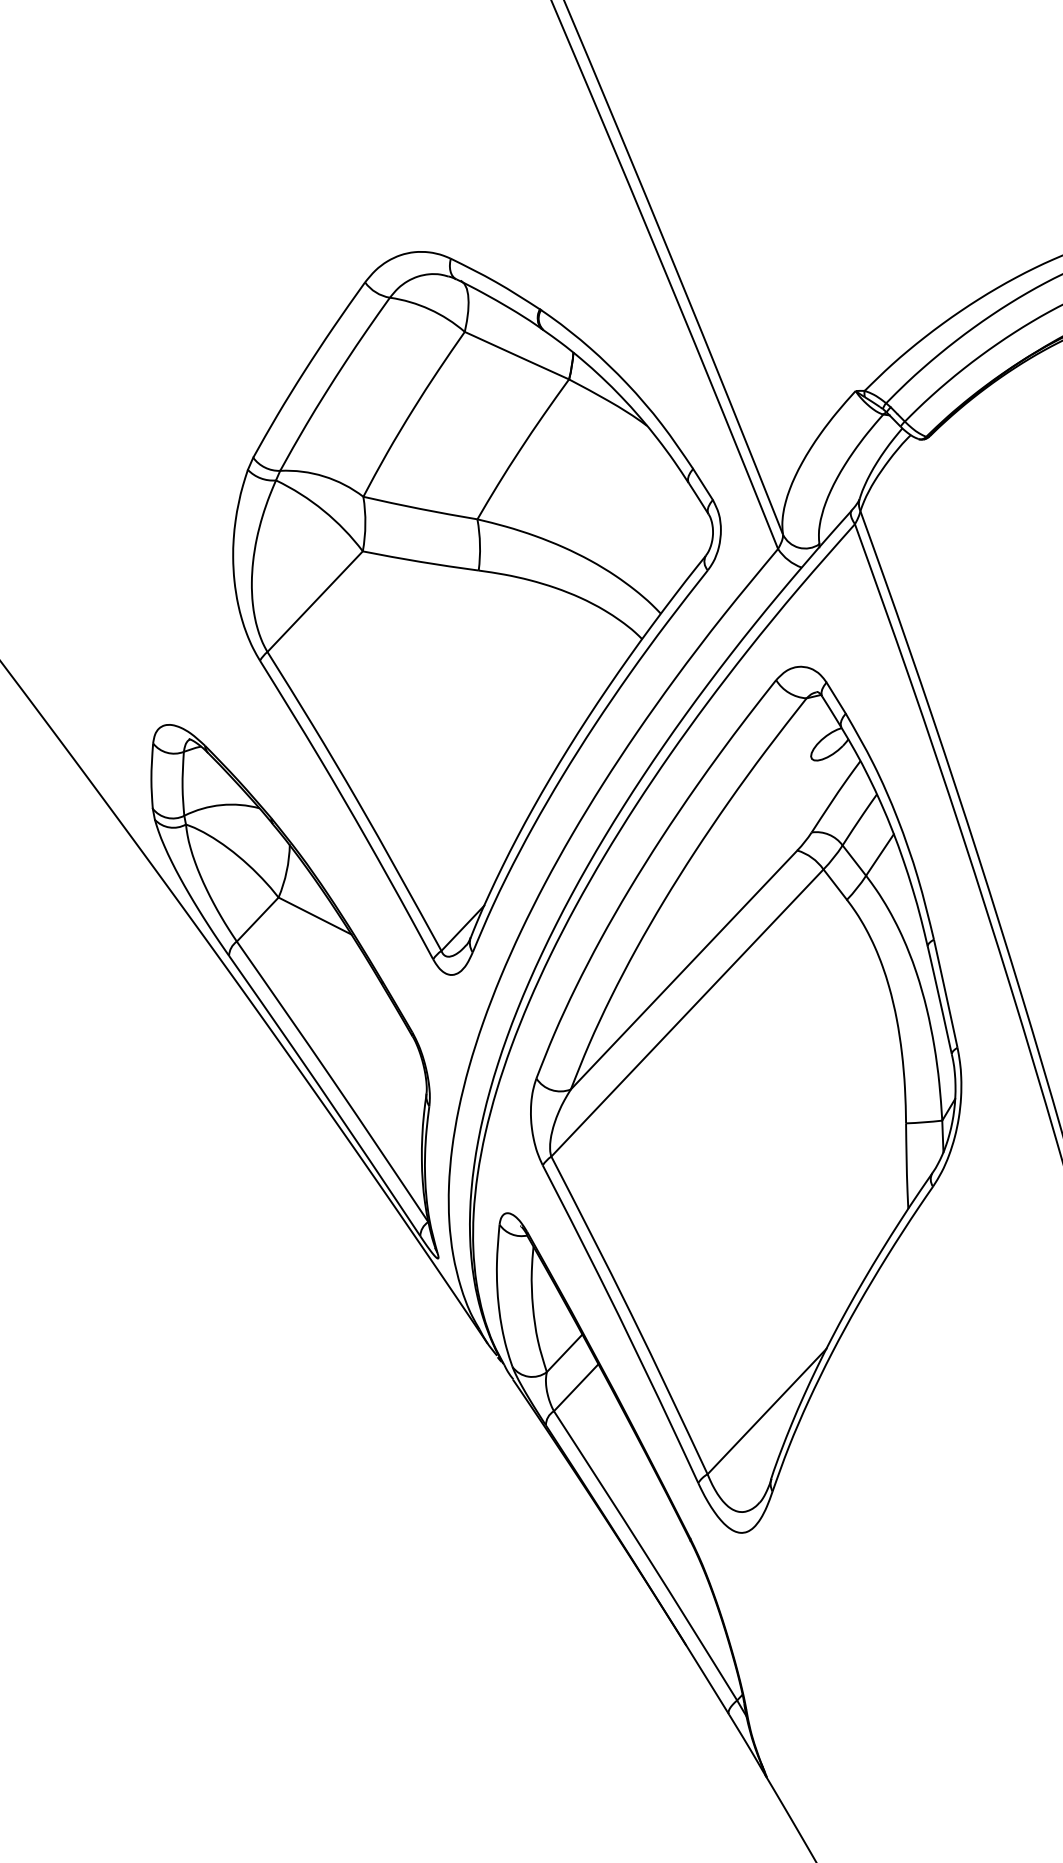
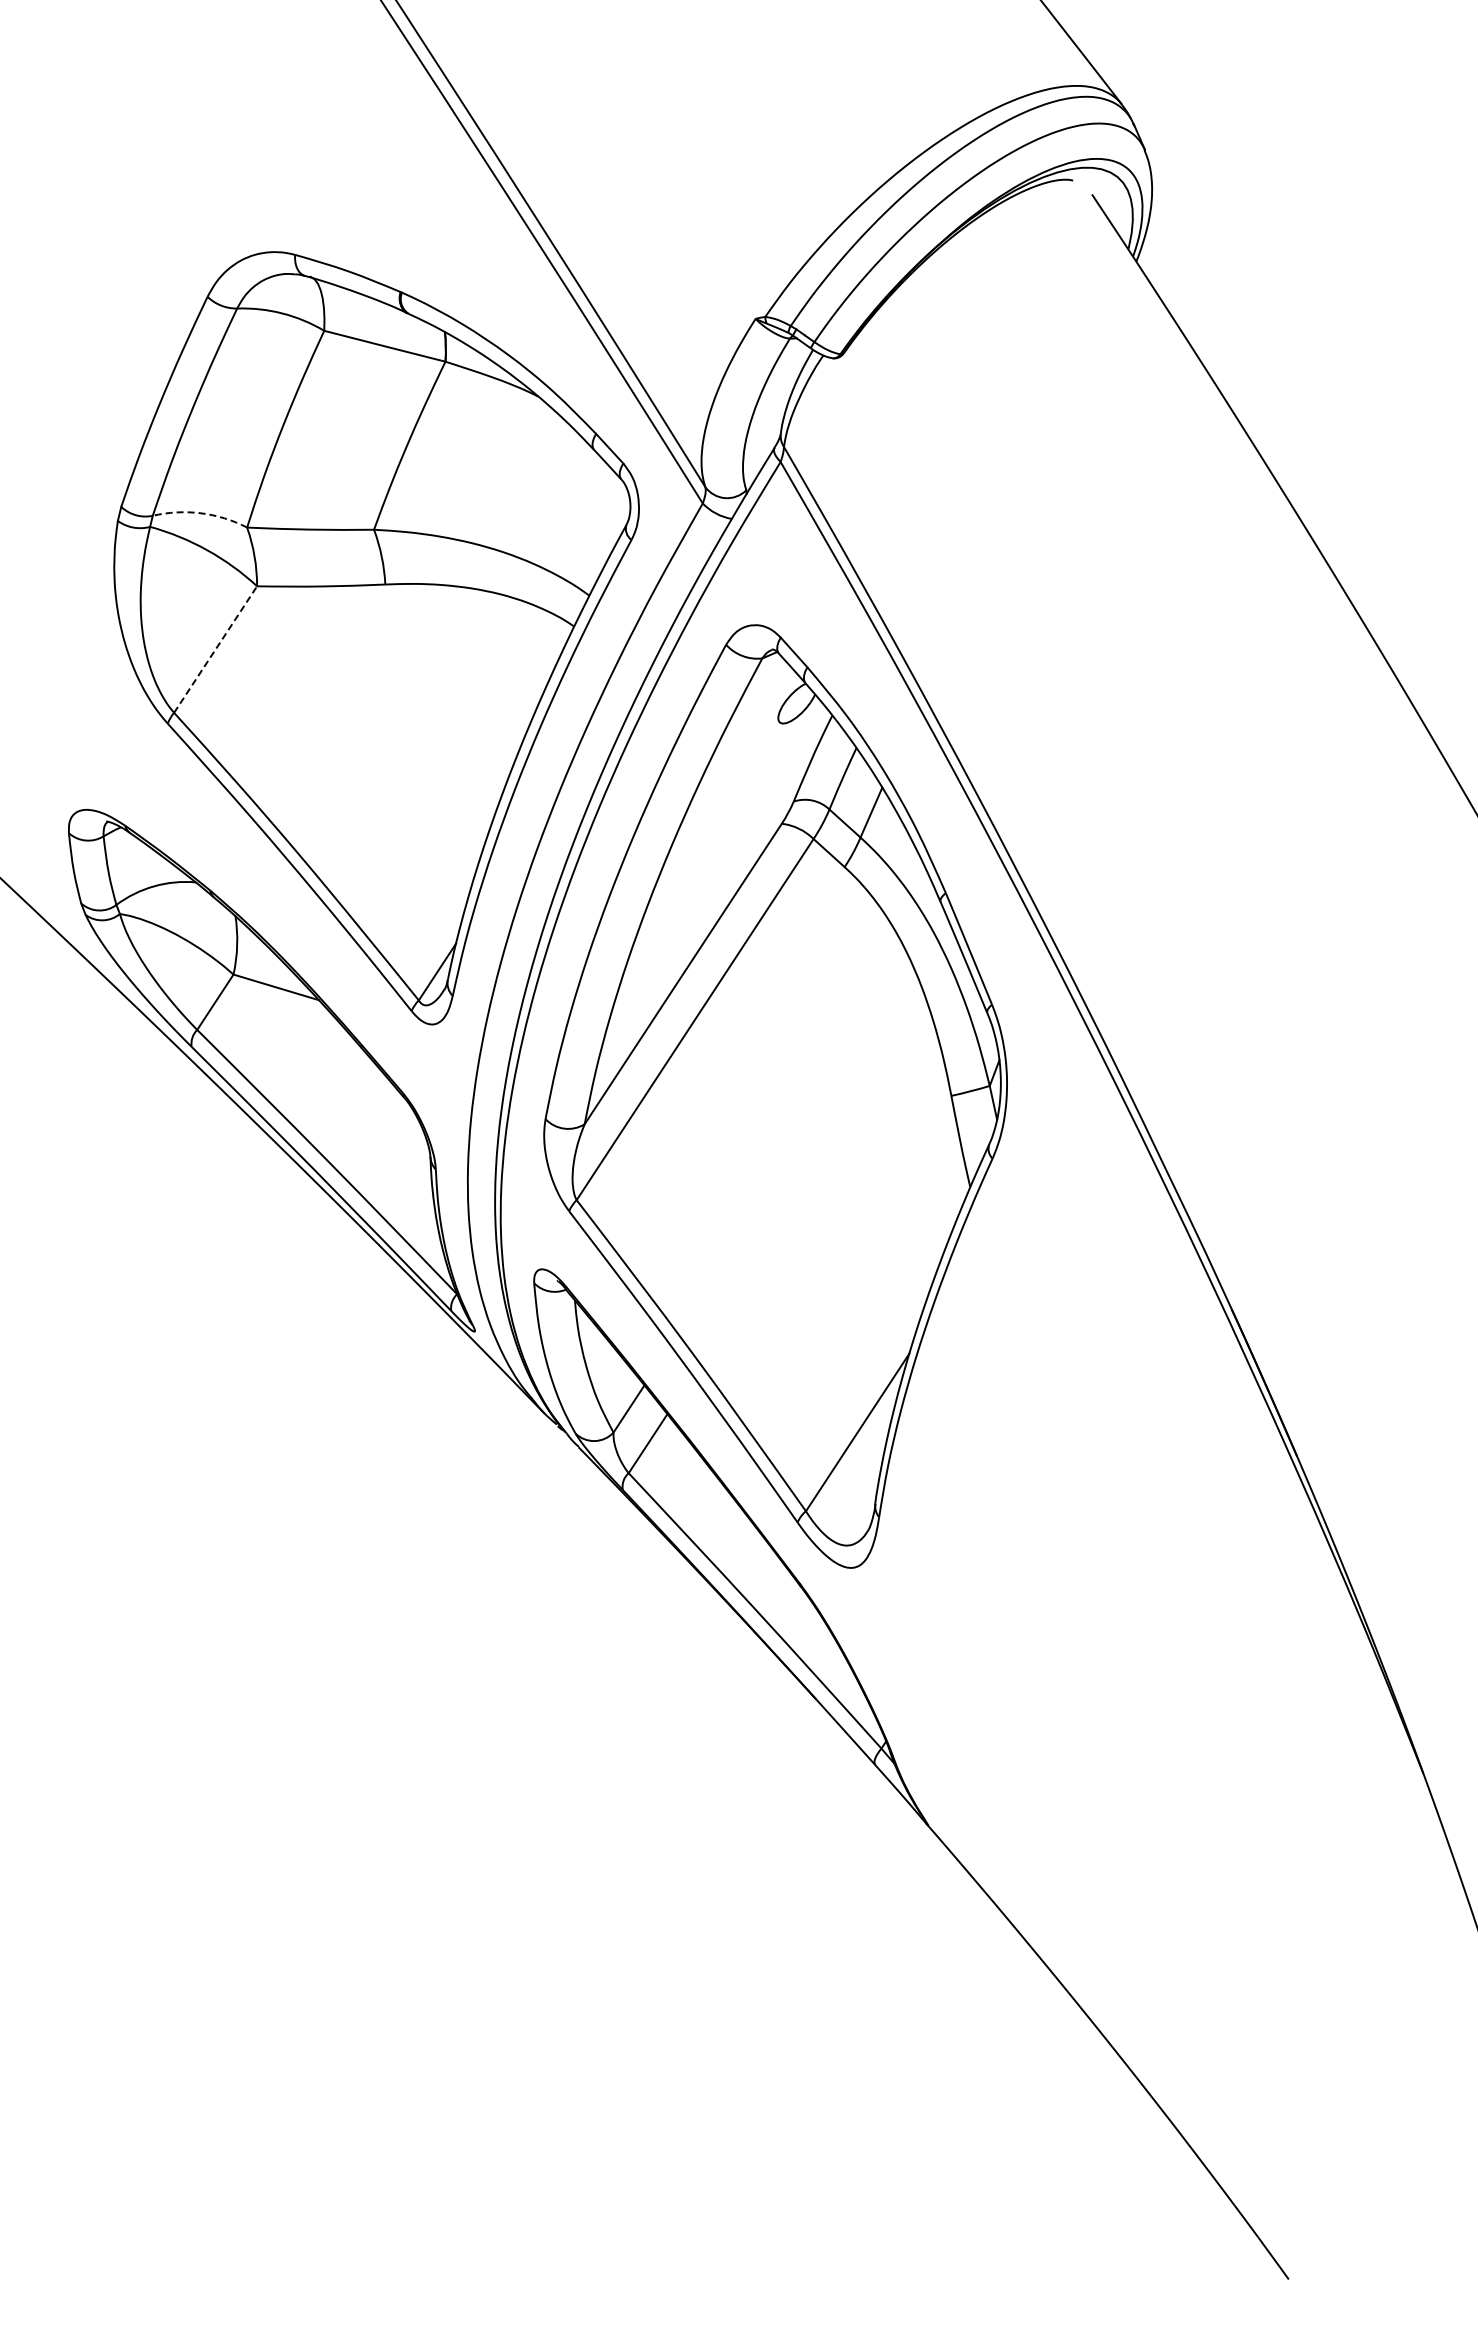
arc: (324, 476) -> (201, 513), solid -> dashed
line: (315, 601) -> (215, 649), solid -> dashed

